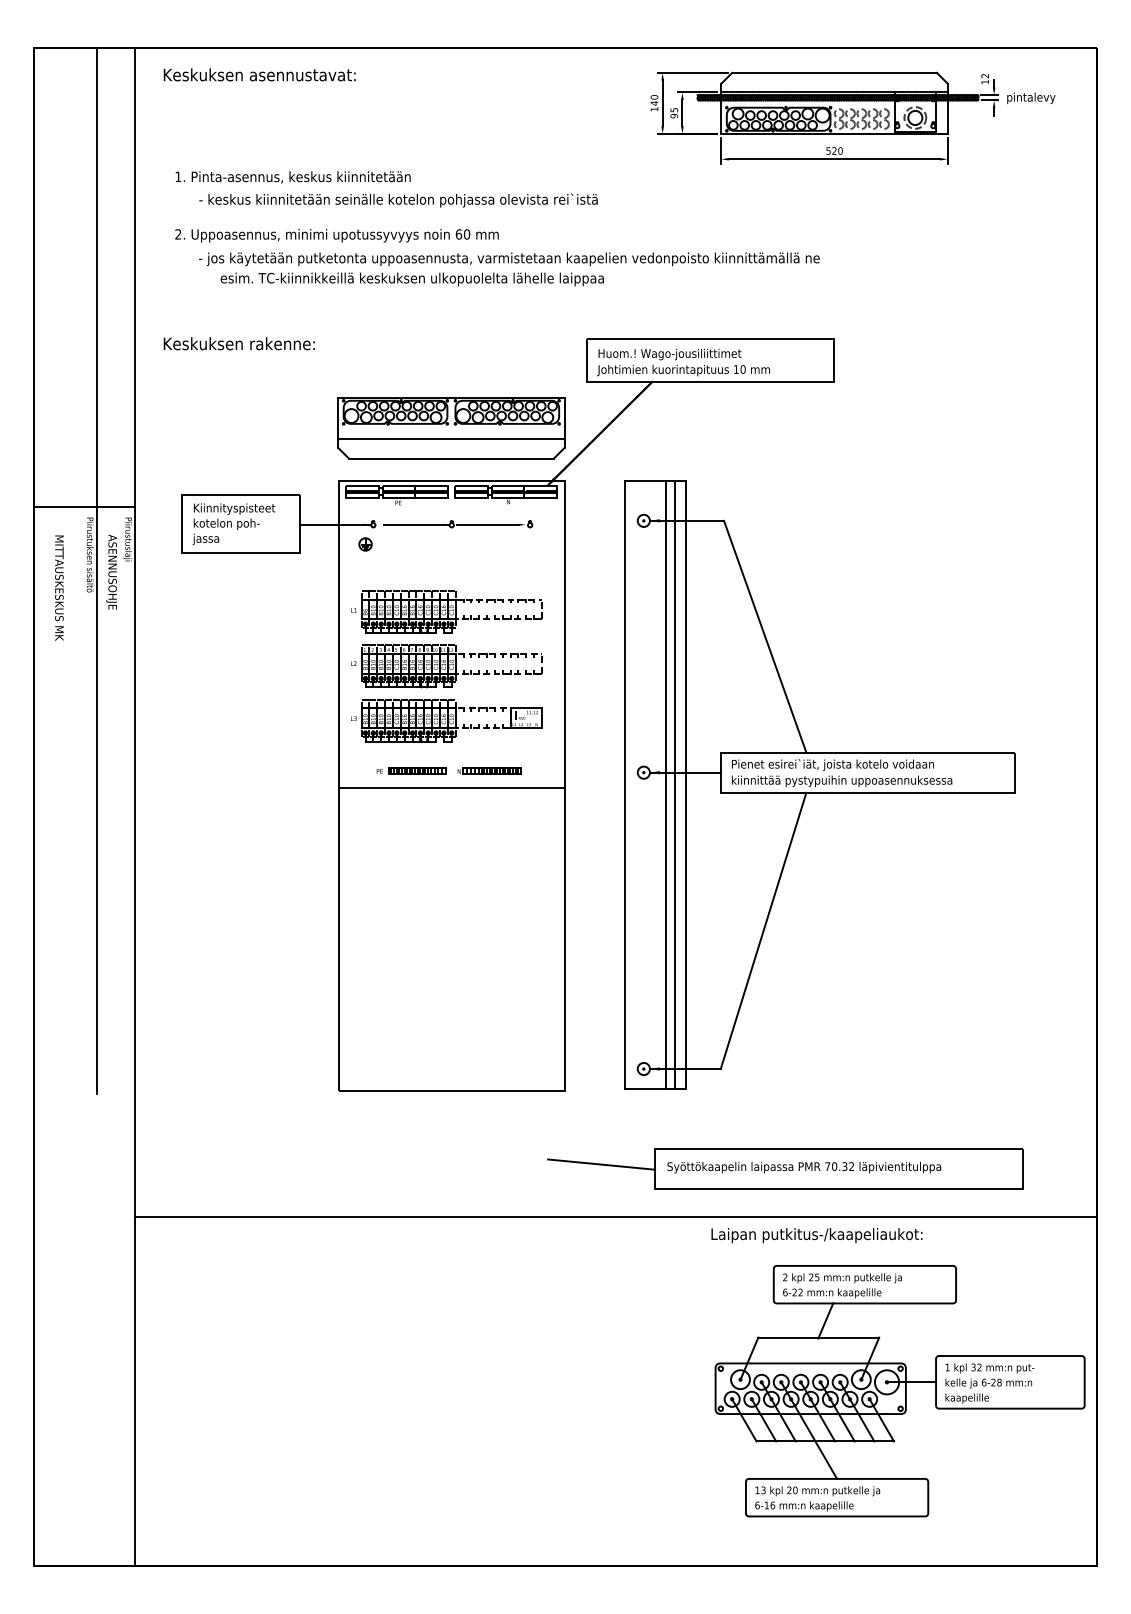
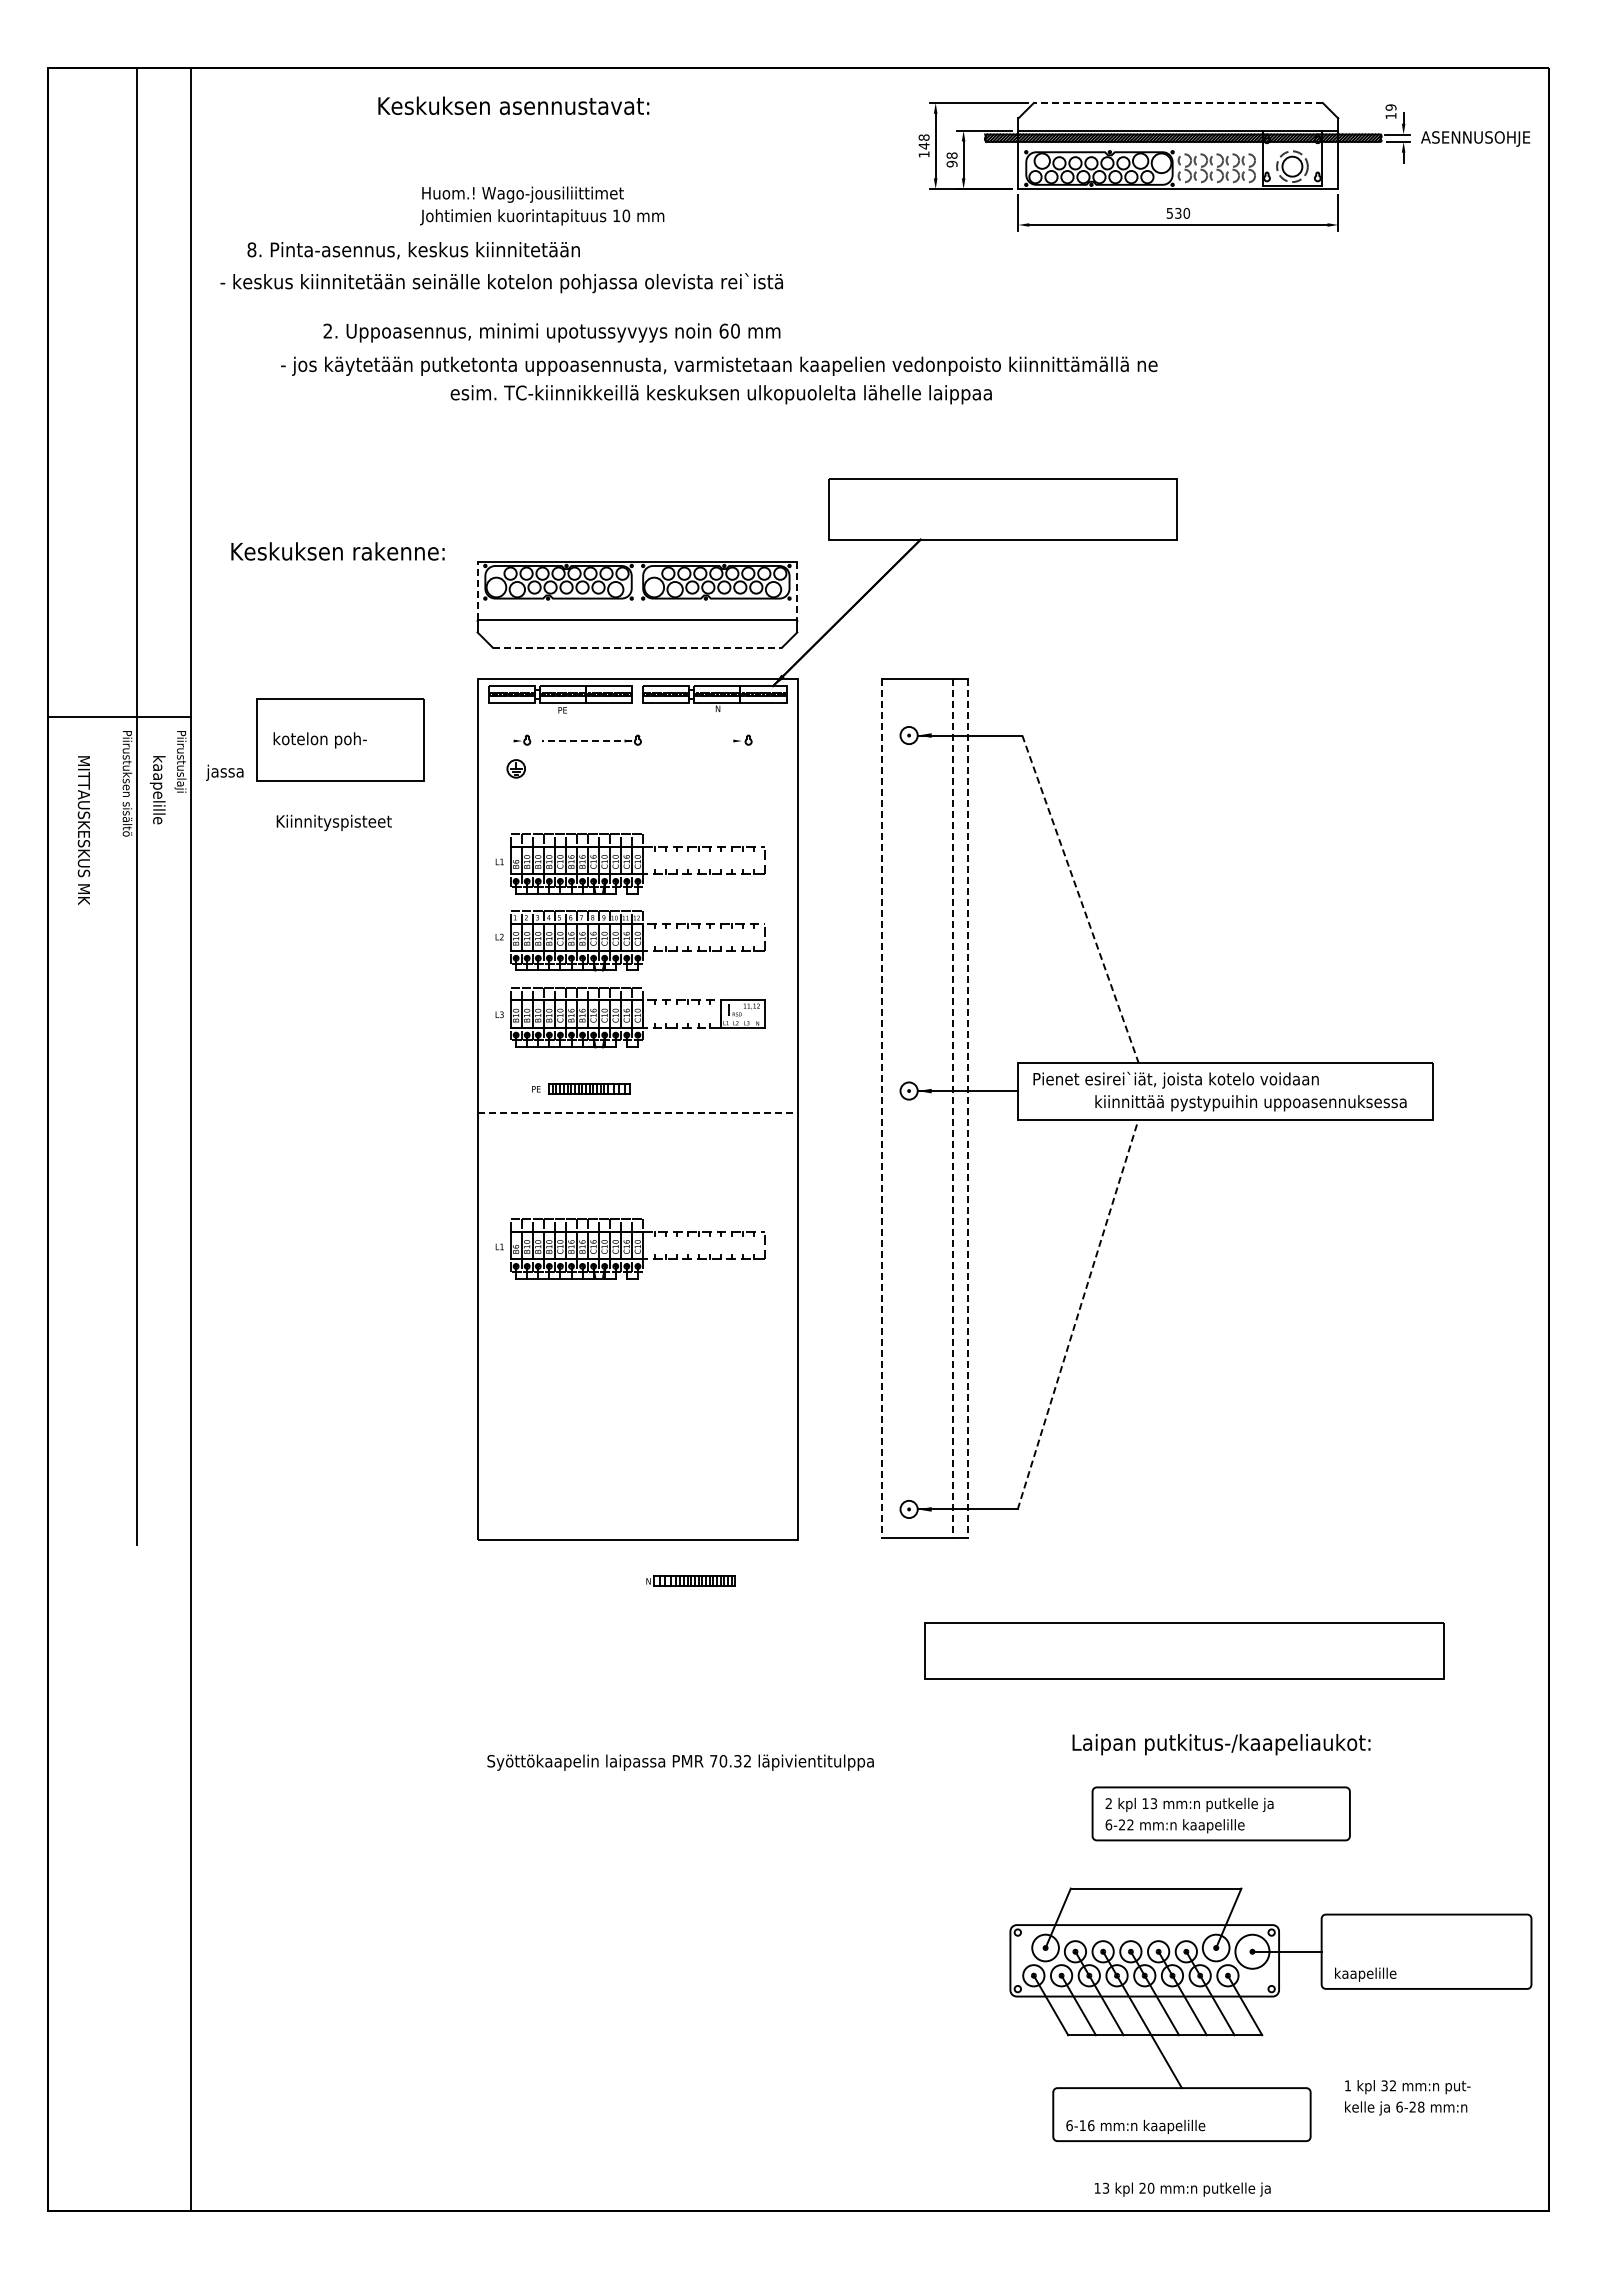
line: (834, 73) -> (1178, 103), solid -> dashed
text: (259, 74) -> (513, 105), moved
text: (984, 76) -> (1390, 107), 12 -> 19
text: (654, 97) -> (923, 137), 140 -> 148
text: (1045, 97) -> (1475, 138), pintalevy -> ASENNUSOHJE
text: (673, 110) -> (951, 155), 95 -> 98
text: (834, 151) -> (1178, 213), 520 -> 530
text: (178, 176) -> (251, 249), 1. -> 8.
text: (398, 200) -> (501, 283), moved
text: (336, 235) -> (551, 332), moved
text: (411, 279) -> (720, 394), moved
text: (238, 343) -> (337, 551), moved
text: (683, 362) -> (542, 205), moved
line: (338, 418) -> (477, 590), solid -> dashed
line: (564, 418) -> (797, 591), solid -> dashed
line: (451, 458) -> (637, 647), solid -> dashed
text: (234, 508) -> (333, 822), moved
line: (335, 525) -> (473, 741), removed
line: (415, 525) -> (586, 741), solid -> dashed
line: (488, 525) -> (689, 741), removed
text: (205, 539) -> (224, 772), moved
text: (111, 571) -> (157, 807), ASENNUSOHJE -> kaapelille
line: (765, 637) -> (1080, 899), solid -> dashed
part: (489, 770) -> (690, 1580), moved
text: (841, 781) -> (1250, 1103), moved
line: (624, 785) -> (881, 1108), solid -> dashed
line: (666, 785) -> (940, 1108), removed
line: (674, 785) -> (952, 1108), solid -> dashed
line: (685, 785) -> (967, 1108), solid -> dashed
line: (451, 787) -> (637, 1112), solid -> dashed
part: (446, 884) -> (630, 1248), added
line: (763, 930) -> (1078, 1314), solid -> dashed
line: (601, 1164) -> (849, 1644), removed
text: (804, 1167) -> (680, 1762), moved
line: (615, 1217) -> (869, 1718), removed
text: (816, 1235) -> (1221, 1744), moved
text: (814, 1277) -> (1149, 1803), 25 -> 13
line: (825, 1320) -> (1165, 1864), removed
text: (989, 1375) -> (1407, 2097), moved
text: (817, 1491) -> (1182, 2189), moved

